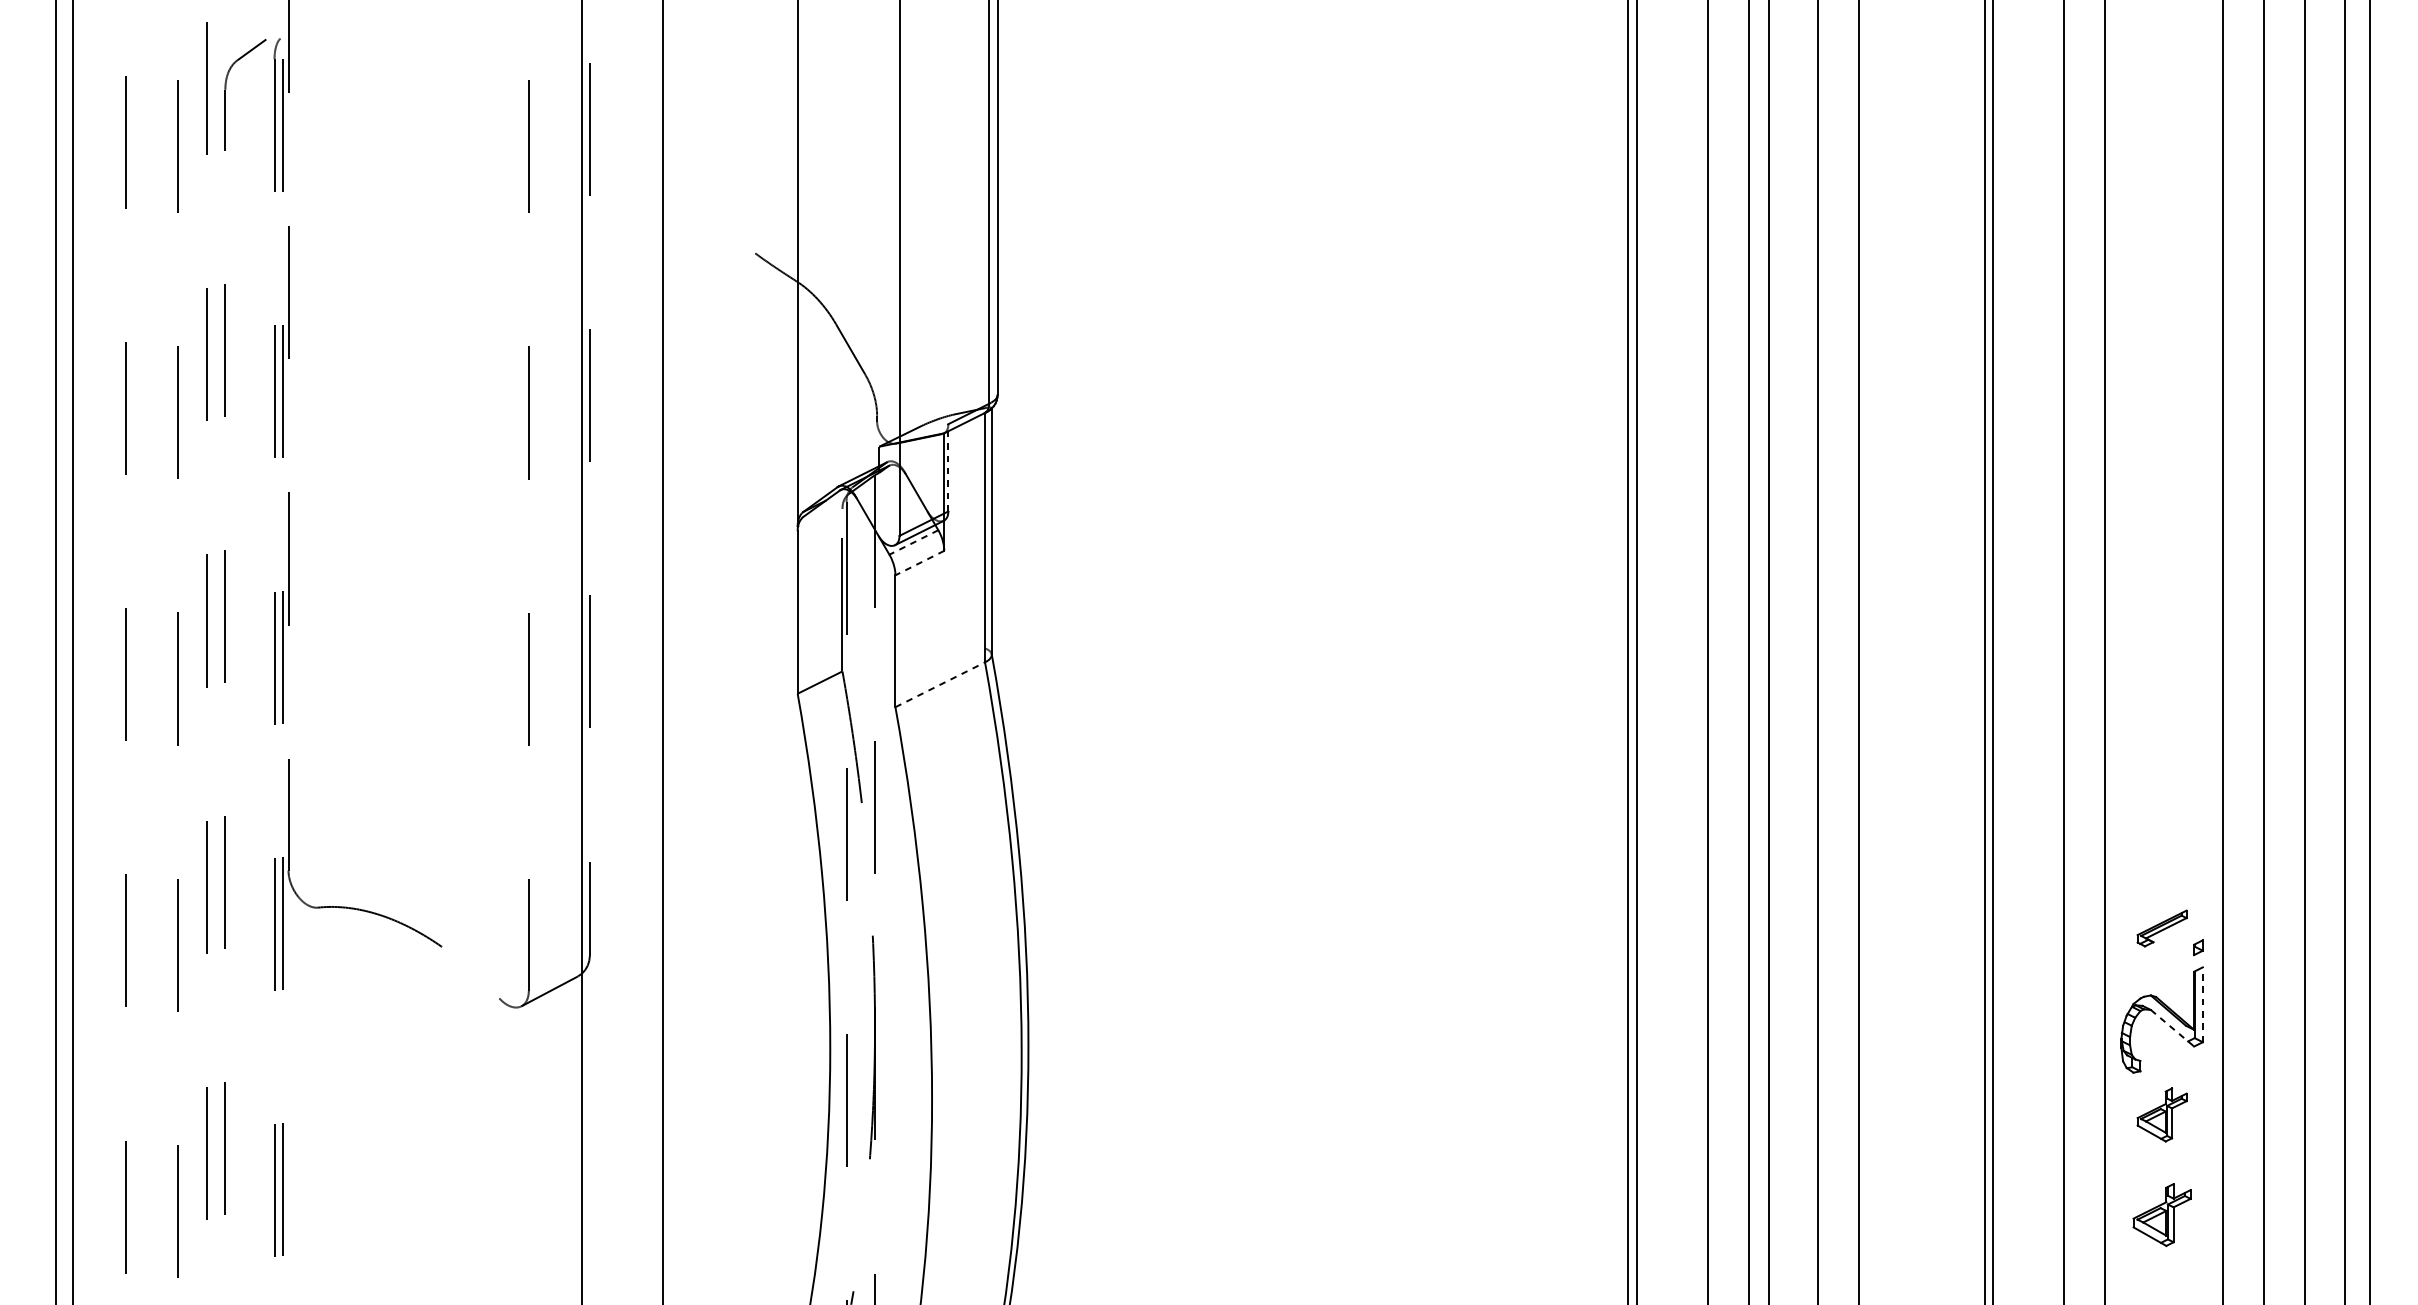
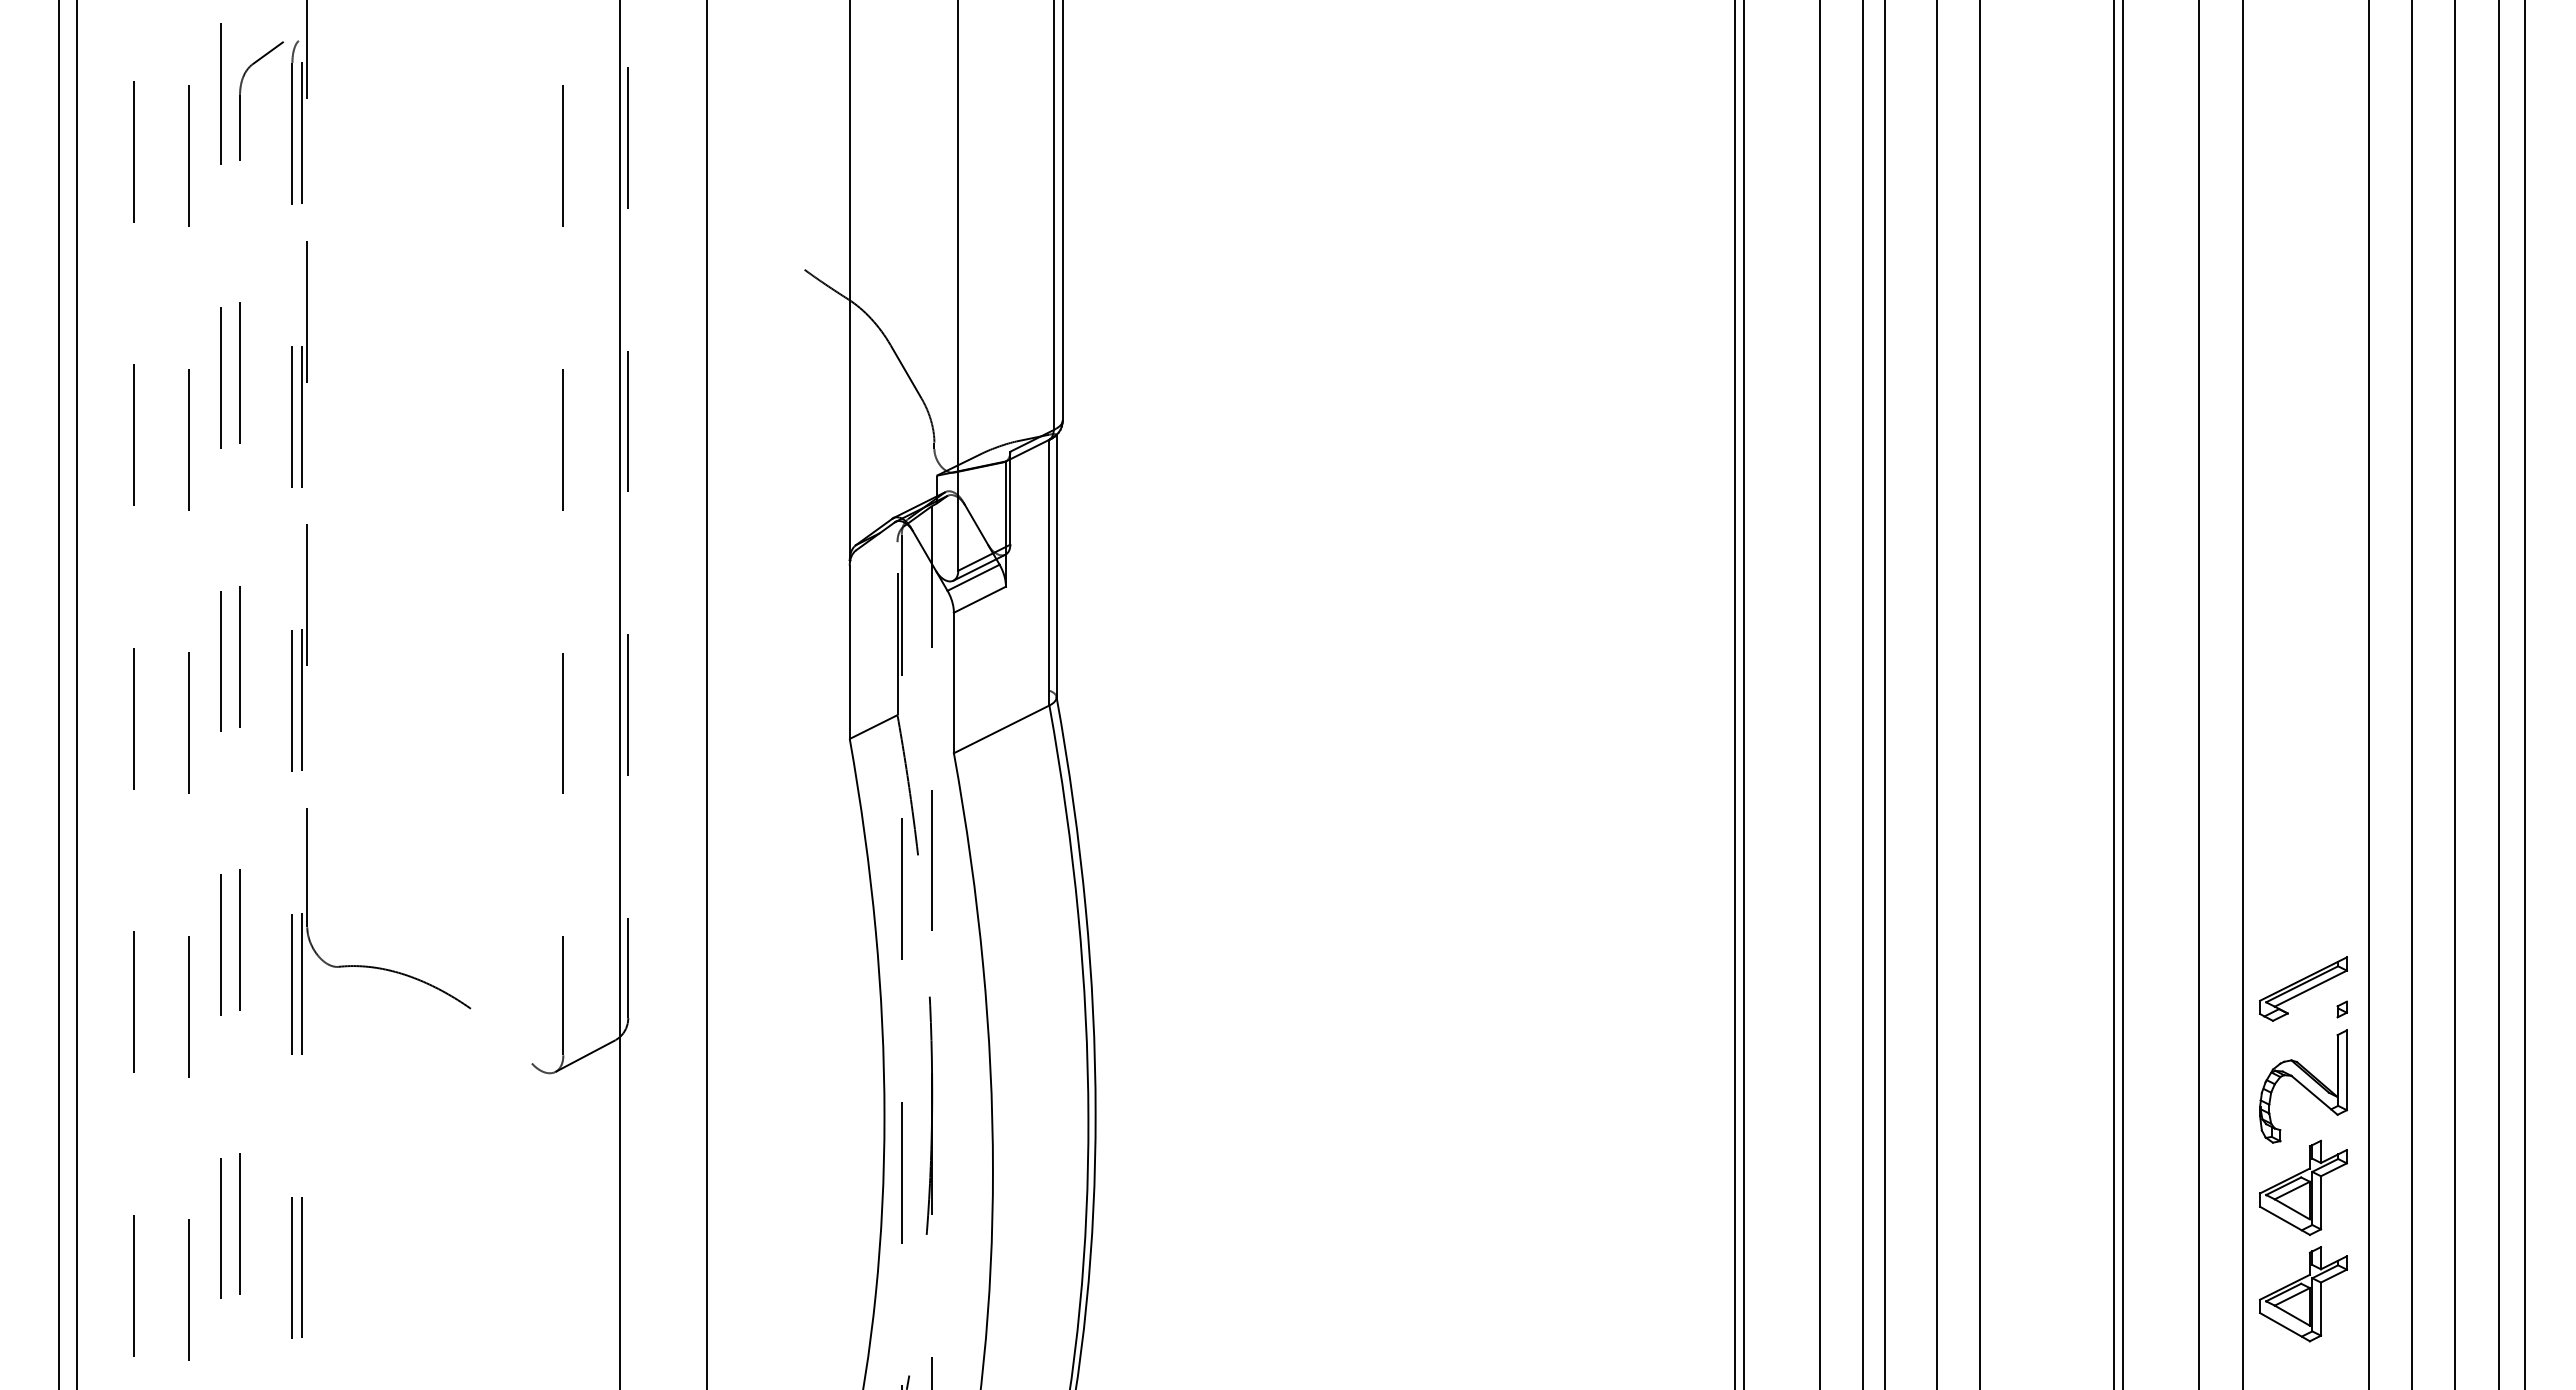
line: (948, 467) -> (1010, 497), dashed -> solid
line: (913, 543) -> (973, 578), dashed -> solid
line: (919, 562) -> (979, 599), dashed -> solid
line: (941, 684) -> (1002, 729), dashed -> solid
part: (2162, 927) -> (2303, 988), size x1.67
line: (2202, 1004) -> (2346, 1070), dashed -> solid
line: (2172, 1028) -> (2314, 1095), dashed -> solid
part: (2162, 1114) -> (2303, 1187), size x1.67
part: (2162, 1215) -> (2303, 1294), size x1.43

